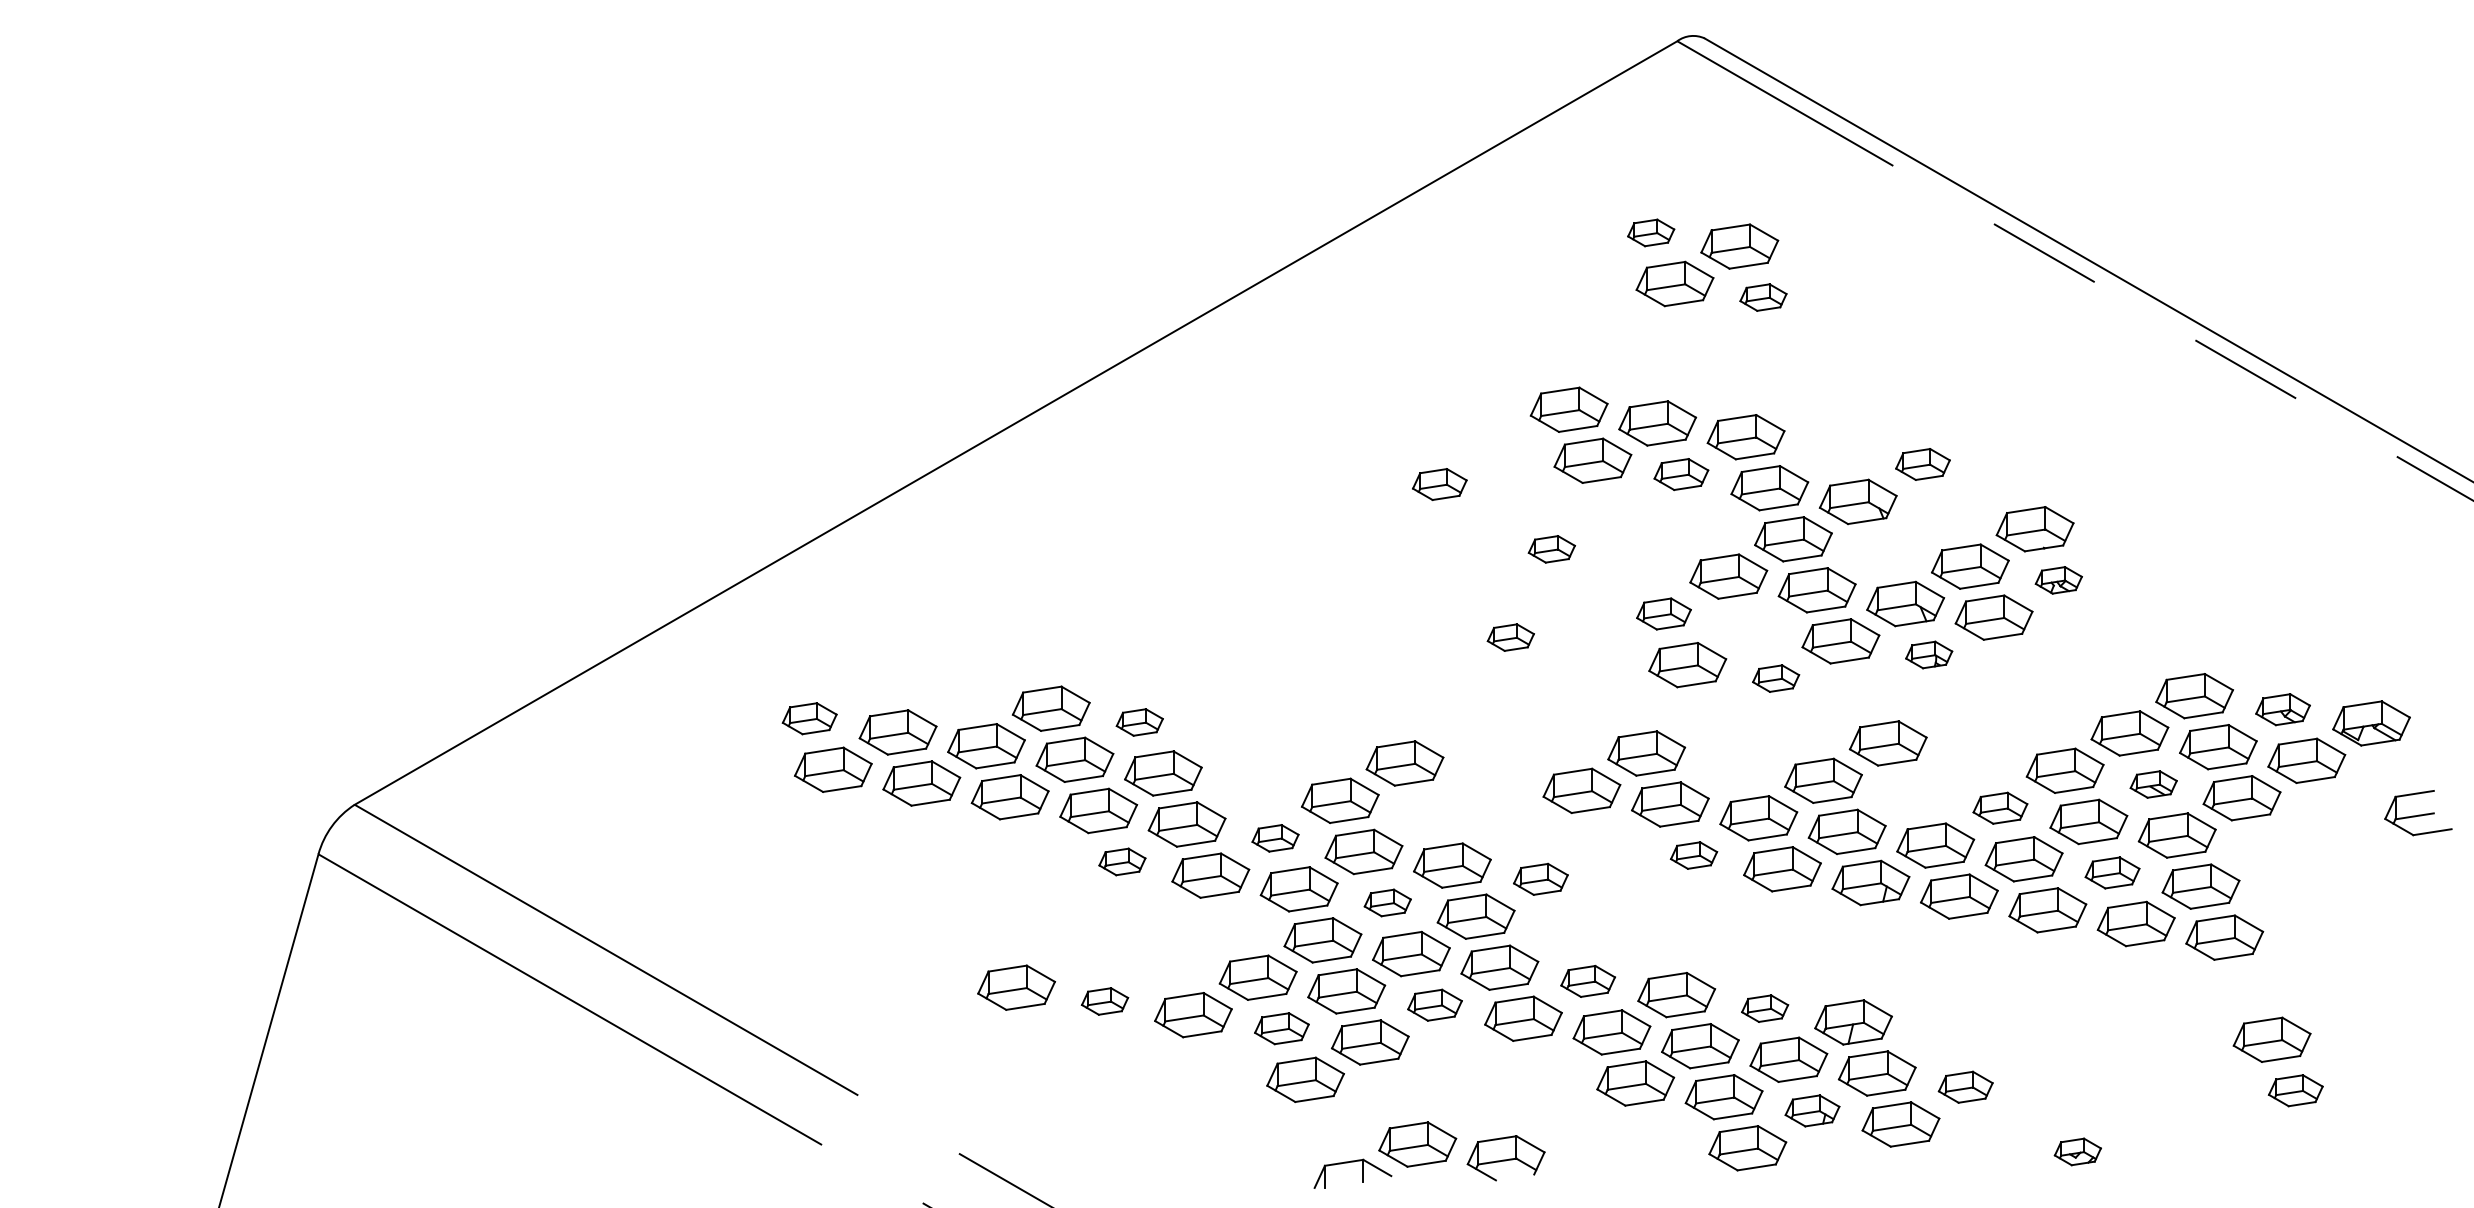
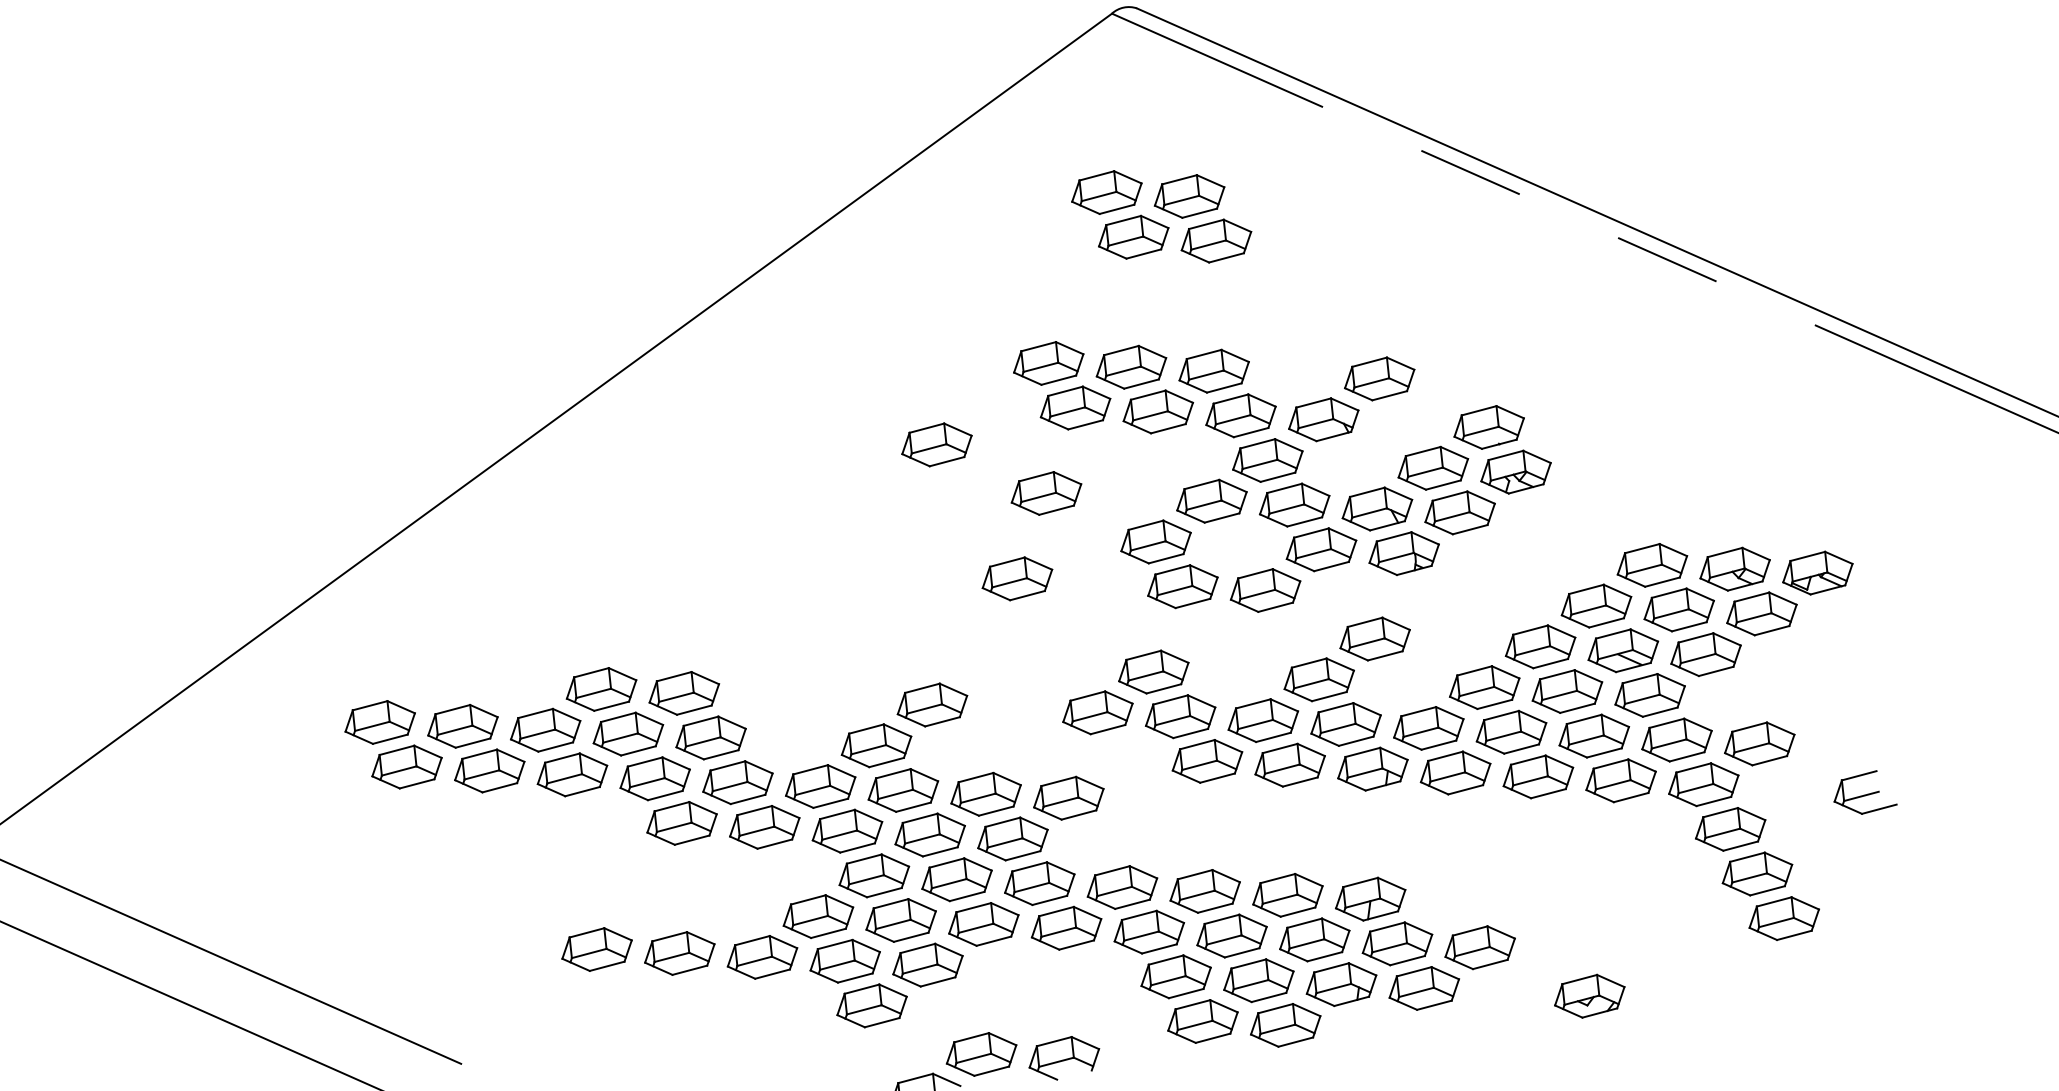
part: (1650, 232) -> (1106, 192), size x1.67
part: (1763, 297) -> (1216, 240), size x1.67
part: (1922, 464) -> (1379, 379), size x1.43
part: (1681, 474) -> (1158, 411), size x1.43
part: (1439, 484) -> (936, 444), size x1.43
part: (1551, 549) -> (1046, 493), size x1.67
part: (2058, 580) -> (1515, 472), size x1.67
part: (1663, 613) -> (1155, 541), size x1.43
part: (1510, 637) -> (1017, 578), size x1.67
part: (1928, 654) -> (1403, 553), size x1.67
part: (1775, 678) -> (1264, 590), size x1.67
part: (2282, 709) -> (1734, 569), size x1.43
part: (809, 718) -> (380, 722), size x1.43
part: (1139, 722) -> (684, 693), size x1.67
part: (2153, 784) -> (1623, 650), size x1.67
part: (2000, 808) -> (1484, 687), size x1.43
part: (2418, 813) -> (1864, 793), moved
part: (1275, 838) -> (820, 786), size x1.67
part: (1693, 855) -> (1206, 761), size x1.67
part: (1122, 861) -> (682, 822), size x1.67
part: (2112, 872) -> (1594, 735), size x1.43
part: (1540, 879) -> (1068, 798), size x1.43
part: (2289, 900) -> (1759, 744), added
part: (1387, 902) -> (929, 834), size x1.67
part: (1587, 981) -> (1121, 887), size x1.43
part: (2248, 988) -> (1730, 829), added
part: (1104, 1001) -> (679, 953), size x1.67
part: (1434, 1005) -> (983, 924), size x1.43
part: (1764, 1008) -> (1287, 895), size x1.67
part: (1281, 1028) -> (844, 961), size x1.43
part: (1965, 1087) -> (1480, 948), size x1.43
part: (2295, 1090) -> (1783, 918), size x1.43
part: (1812, 1110) -> (1341, 984), size x1.43
part: (1658, 1134) -> (1202, 1021), added
part: (2077, 1151) -> (1589, 995), size x1.67

